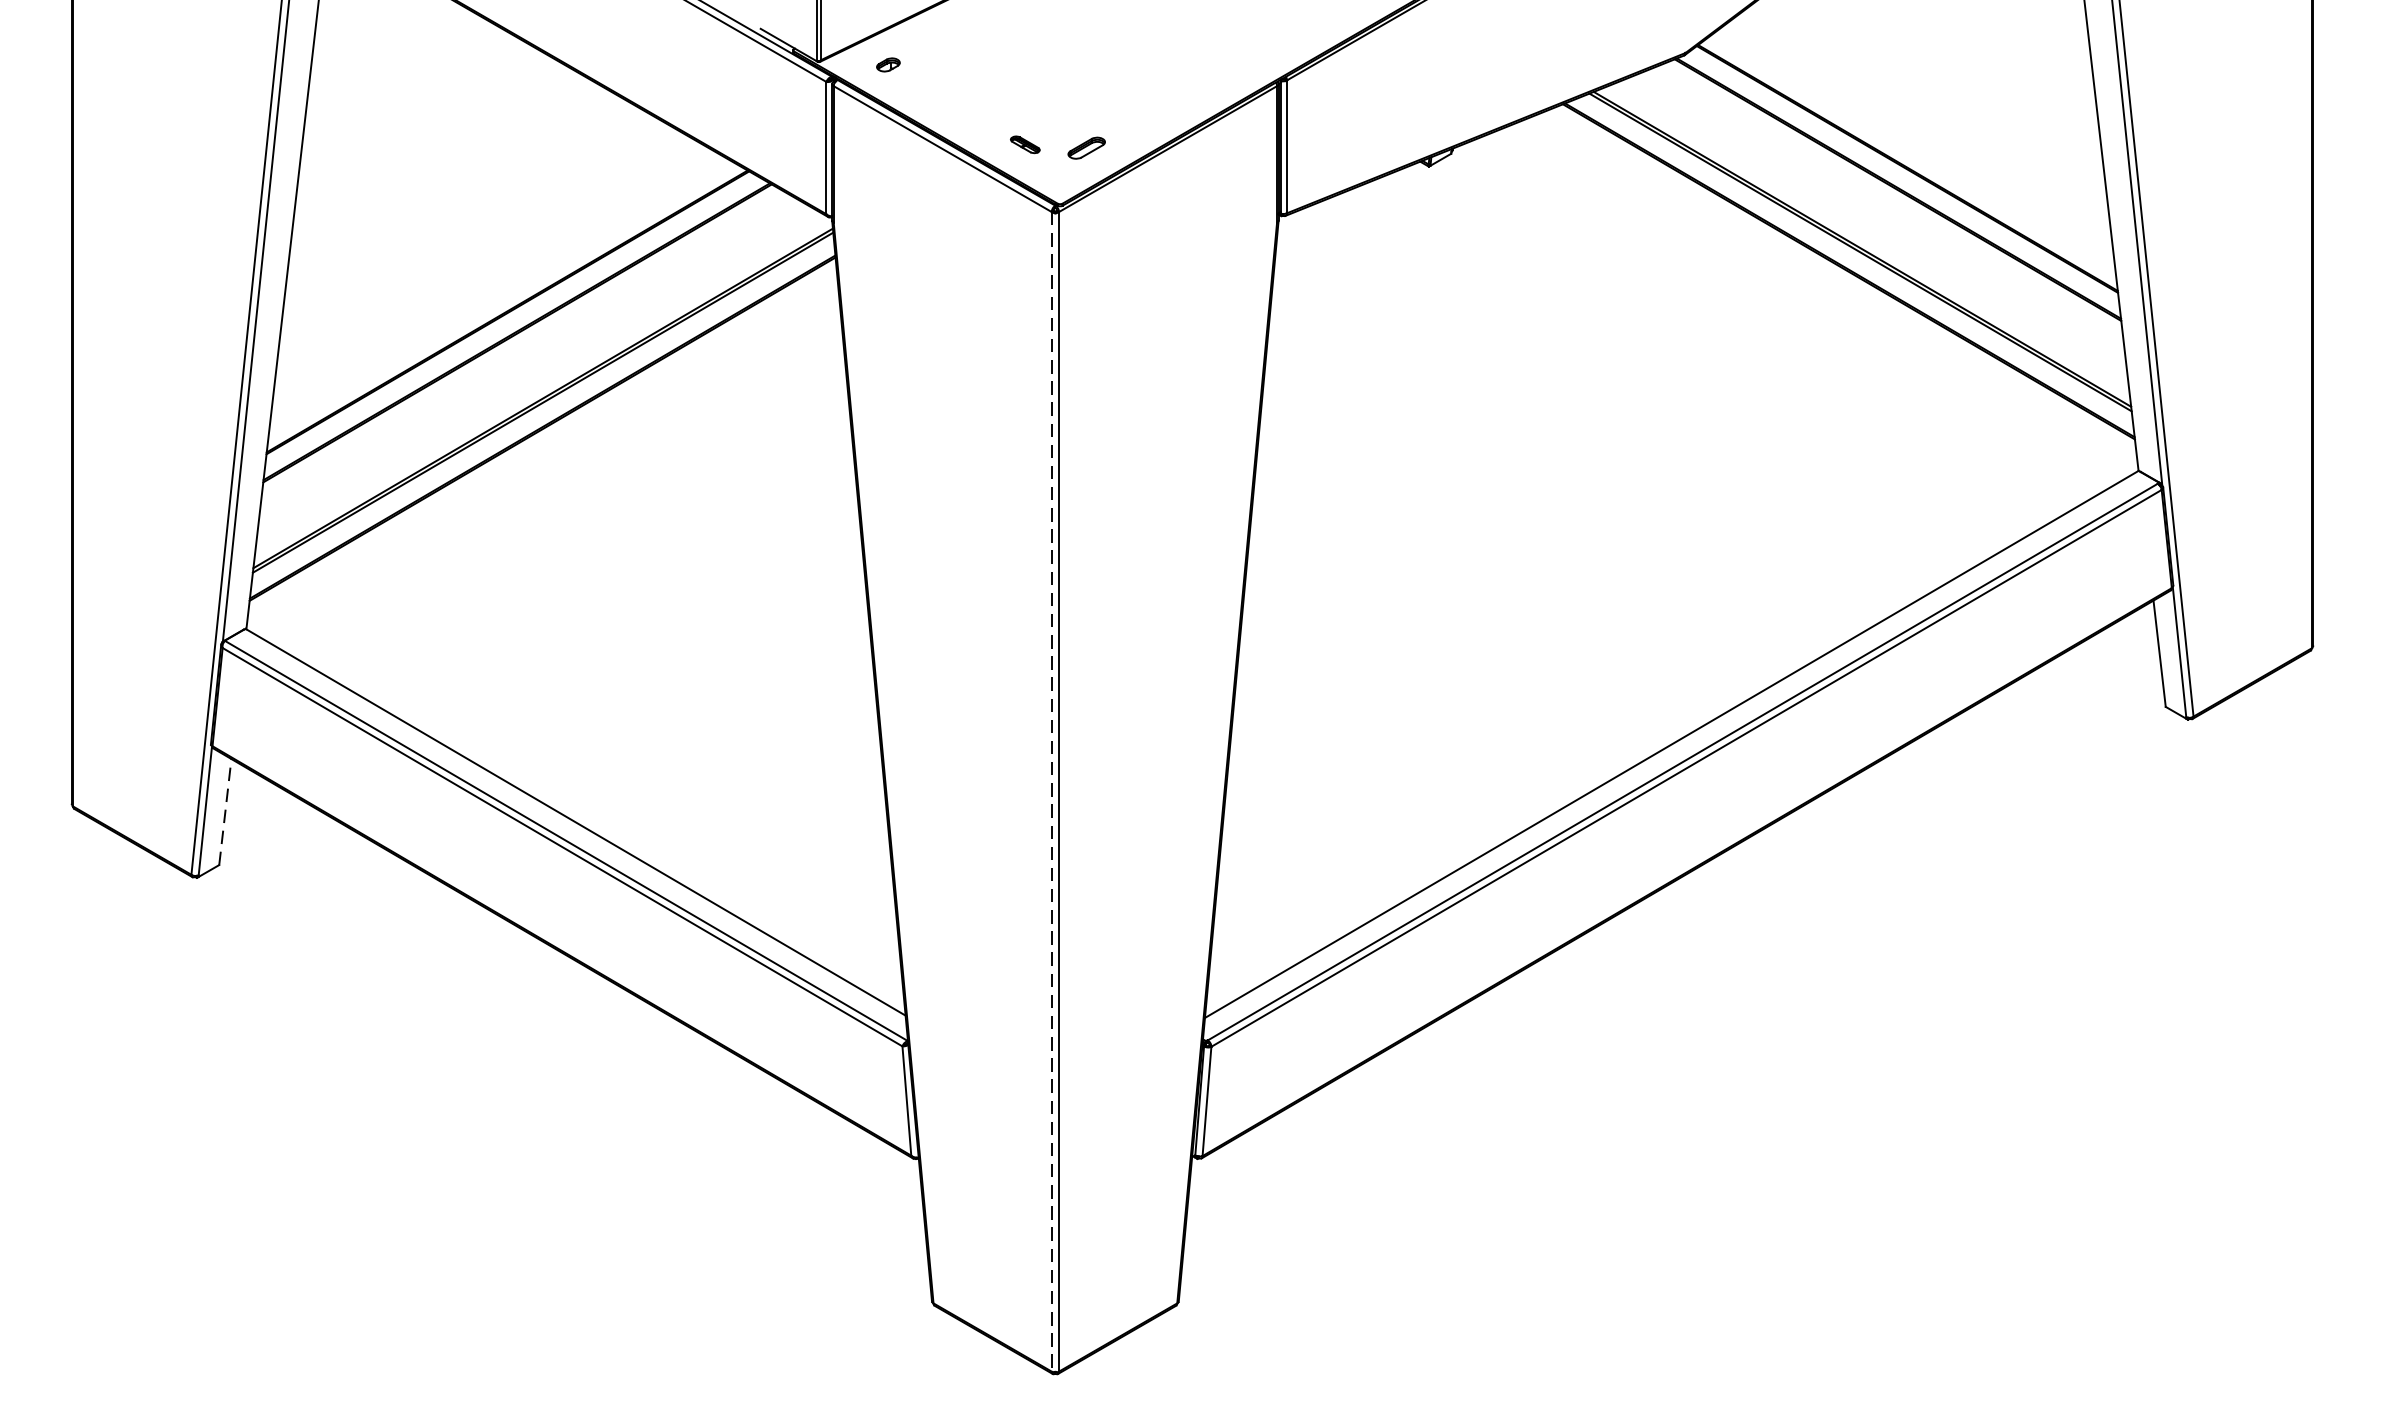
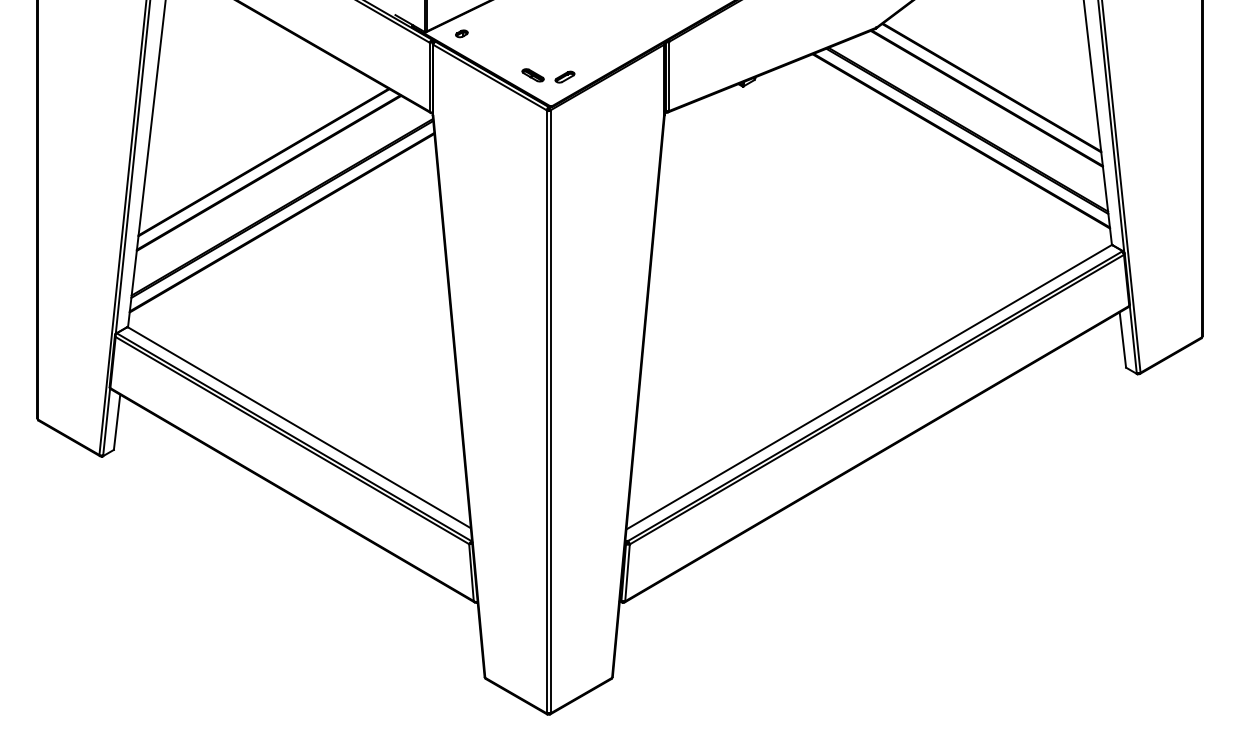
part: (1024, 145) -> (532, 75), size x1.43
line: (1051, 793) -> (546, 412), dashed -> solid
line: (226, 812) -> (117, 422), dashed -> solid

